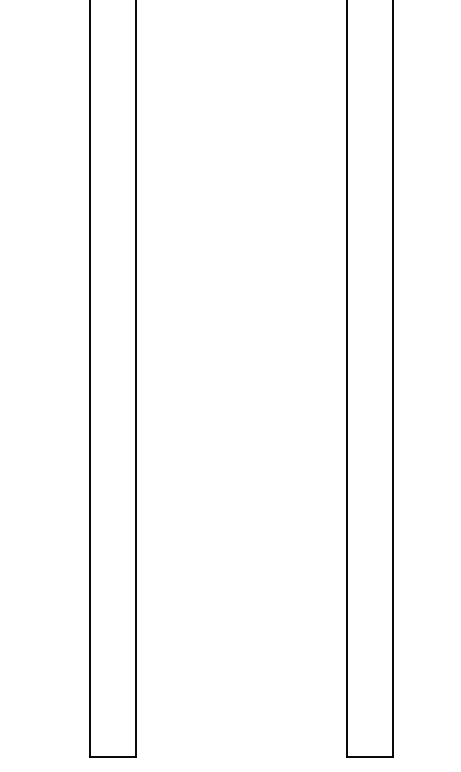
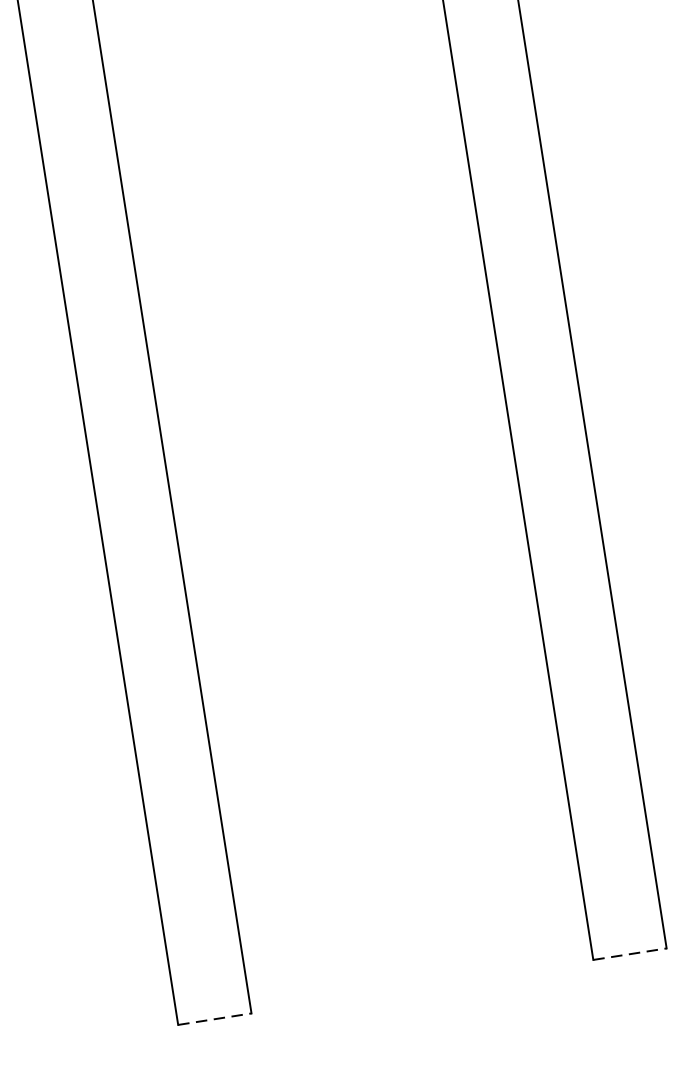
line: (112, 757) -> (214, 1019), solid -> dashed
line: (369, 757) -> (629, 954), solid -> dashed

